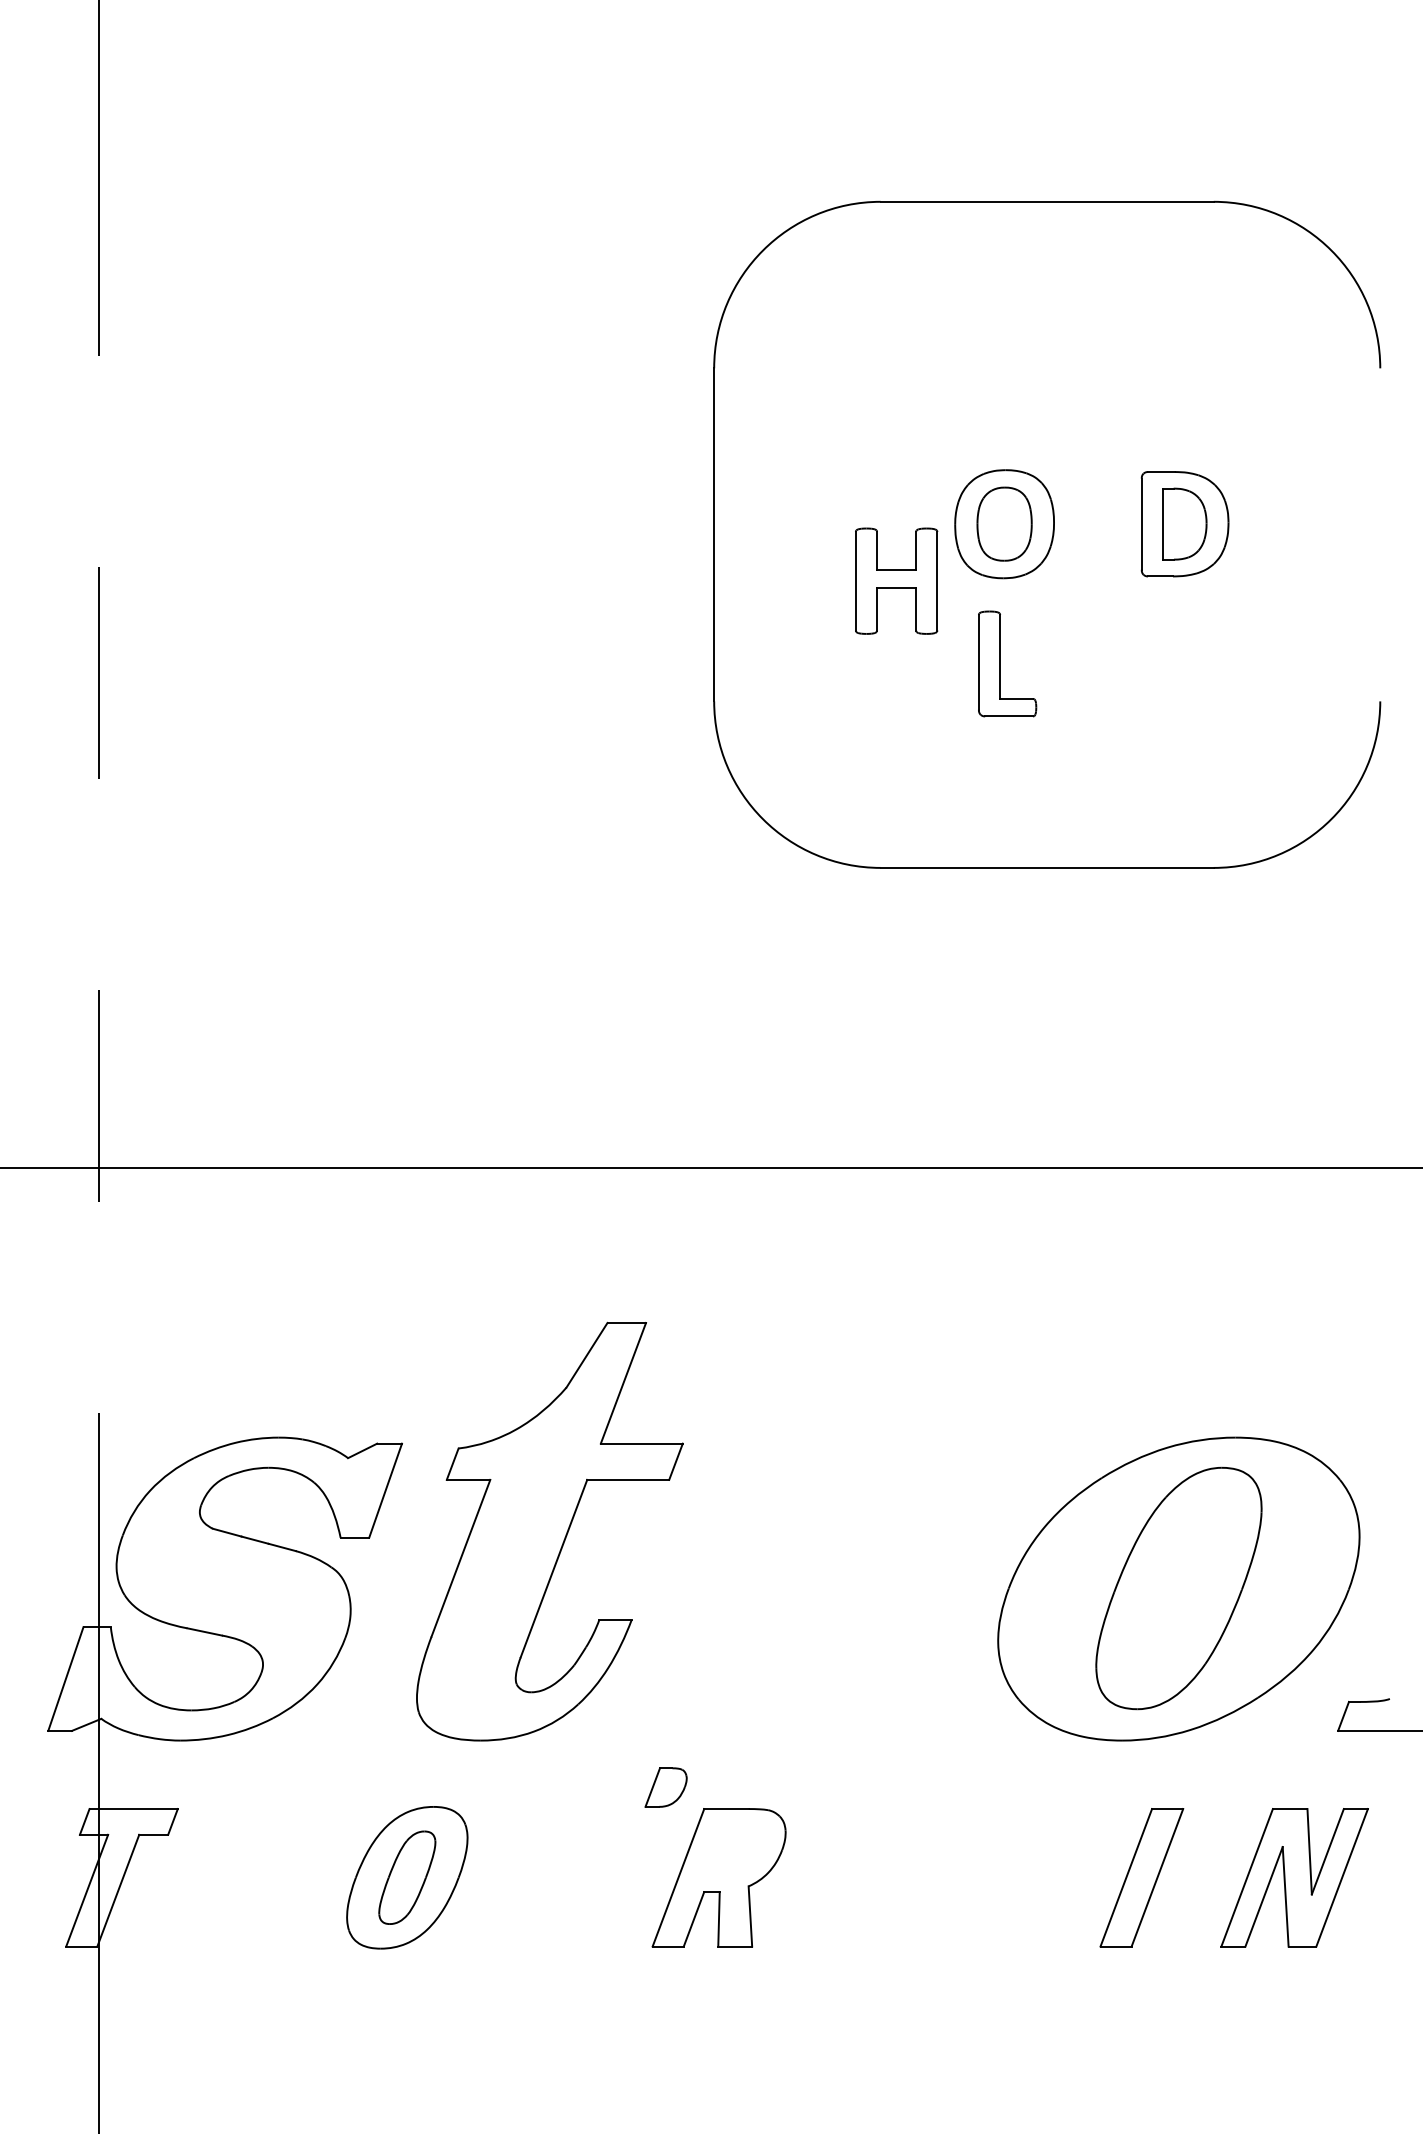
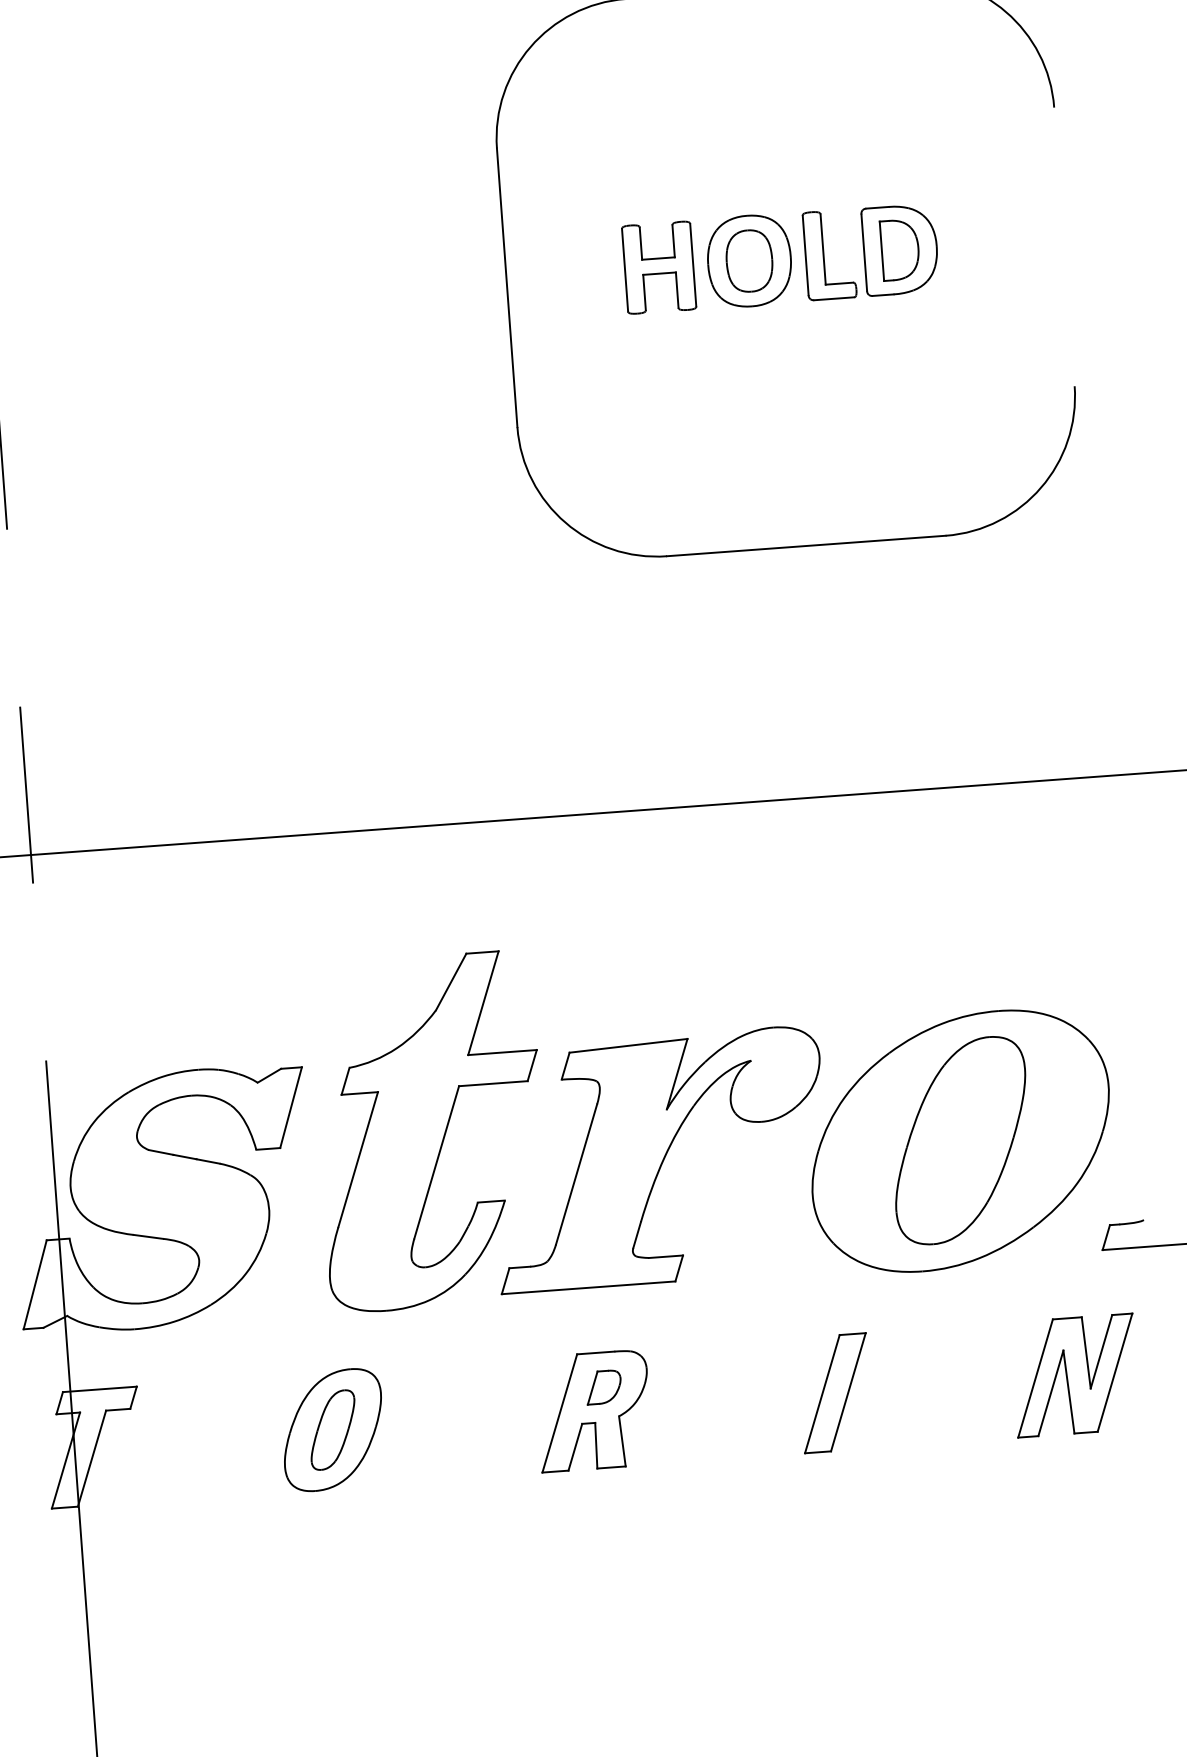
part: (896, 580) -> (659, 267), moved
part: (1000, 663) -> (823, 255), moved
part: (818, 1583) -> (658, 1158), added
part: (665, 1787) -> (603, 1387), moved
part: (1141, 1877) -> (835, 1392), moved

